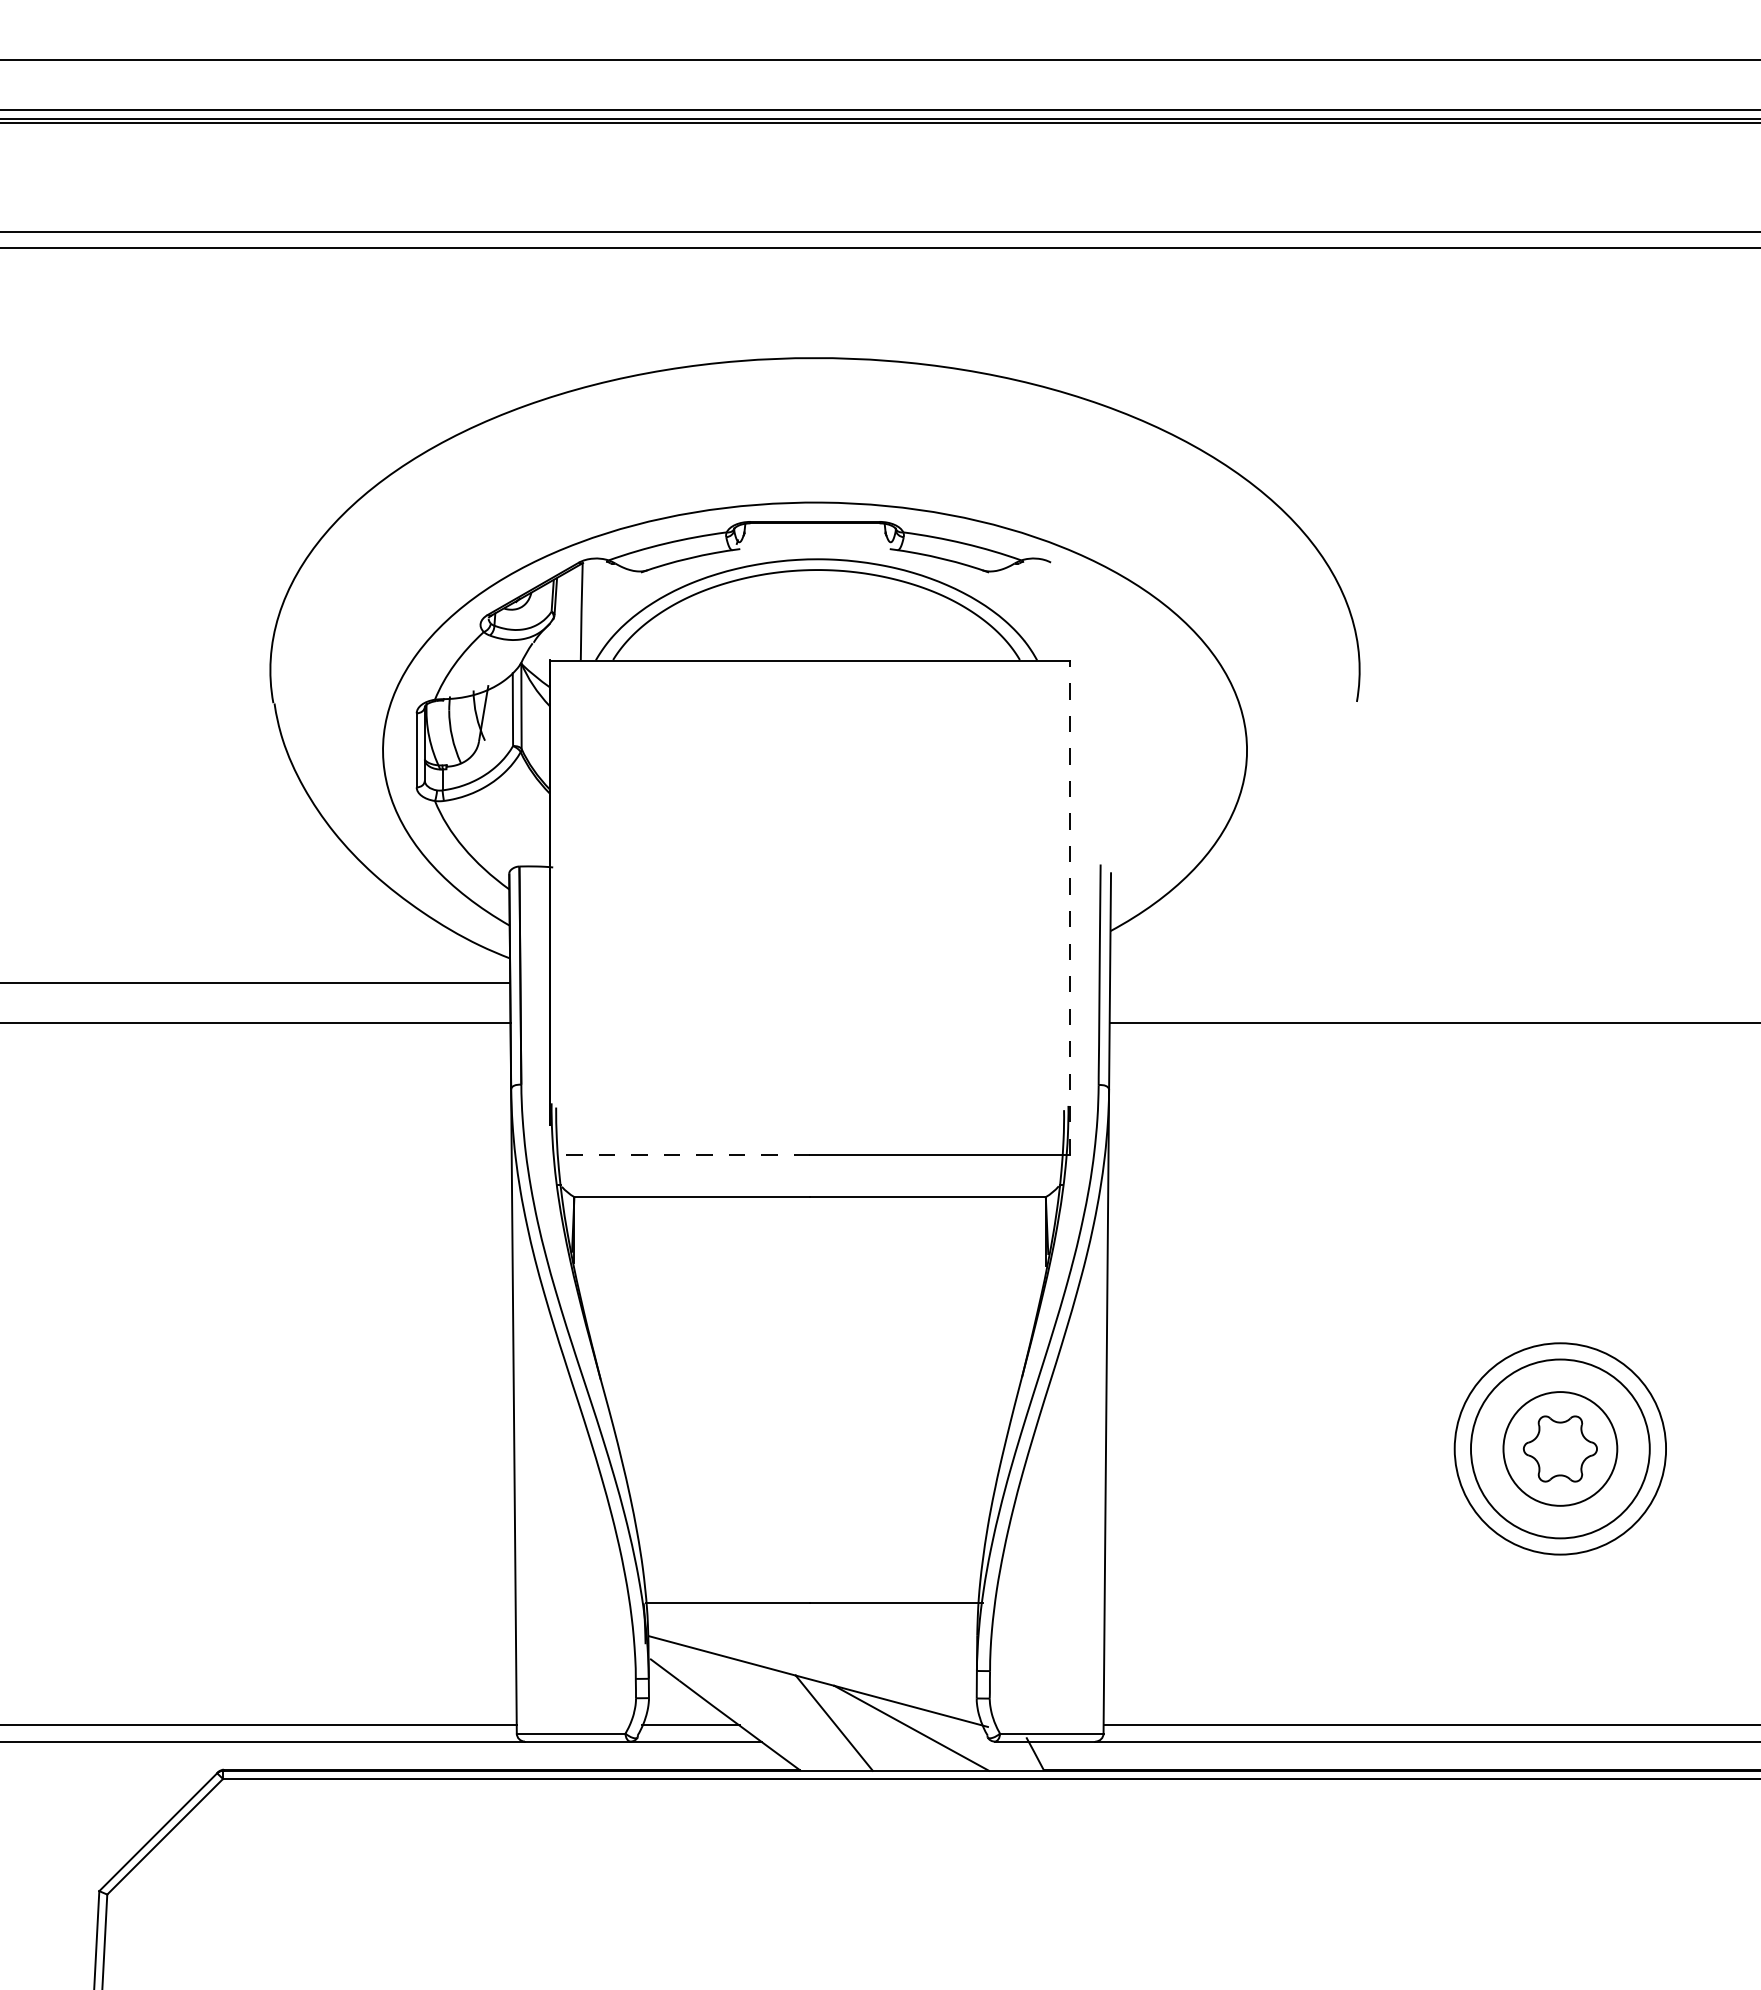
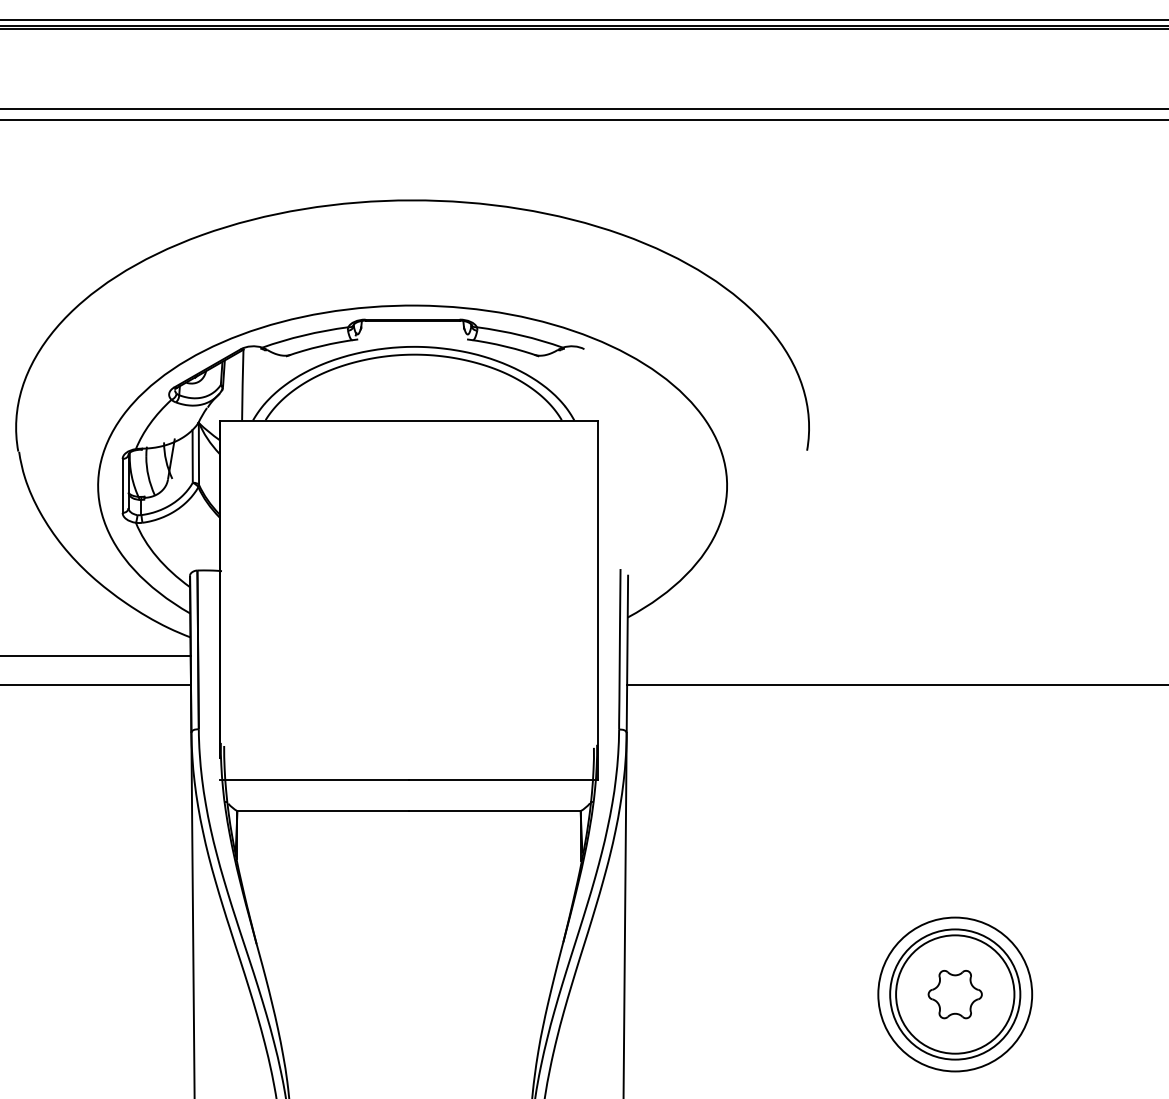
line: (1070, 907) -> (598, 600), dashed -> solid
line: (679, 1154) -> (313, 780), dashed -> solid
circle: (1560, 1448) -> (955, 994), size x1.43

